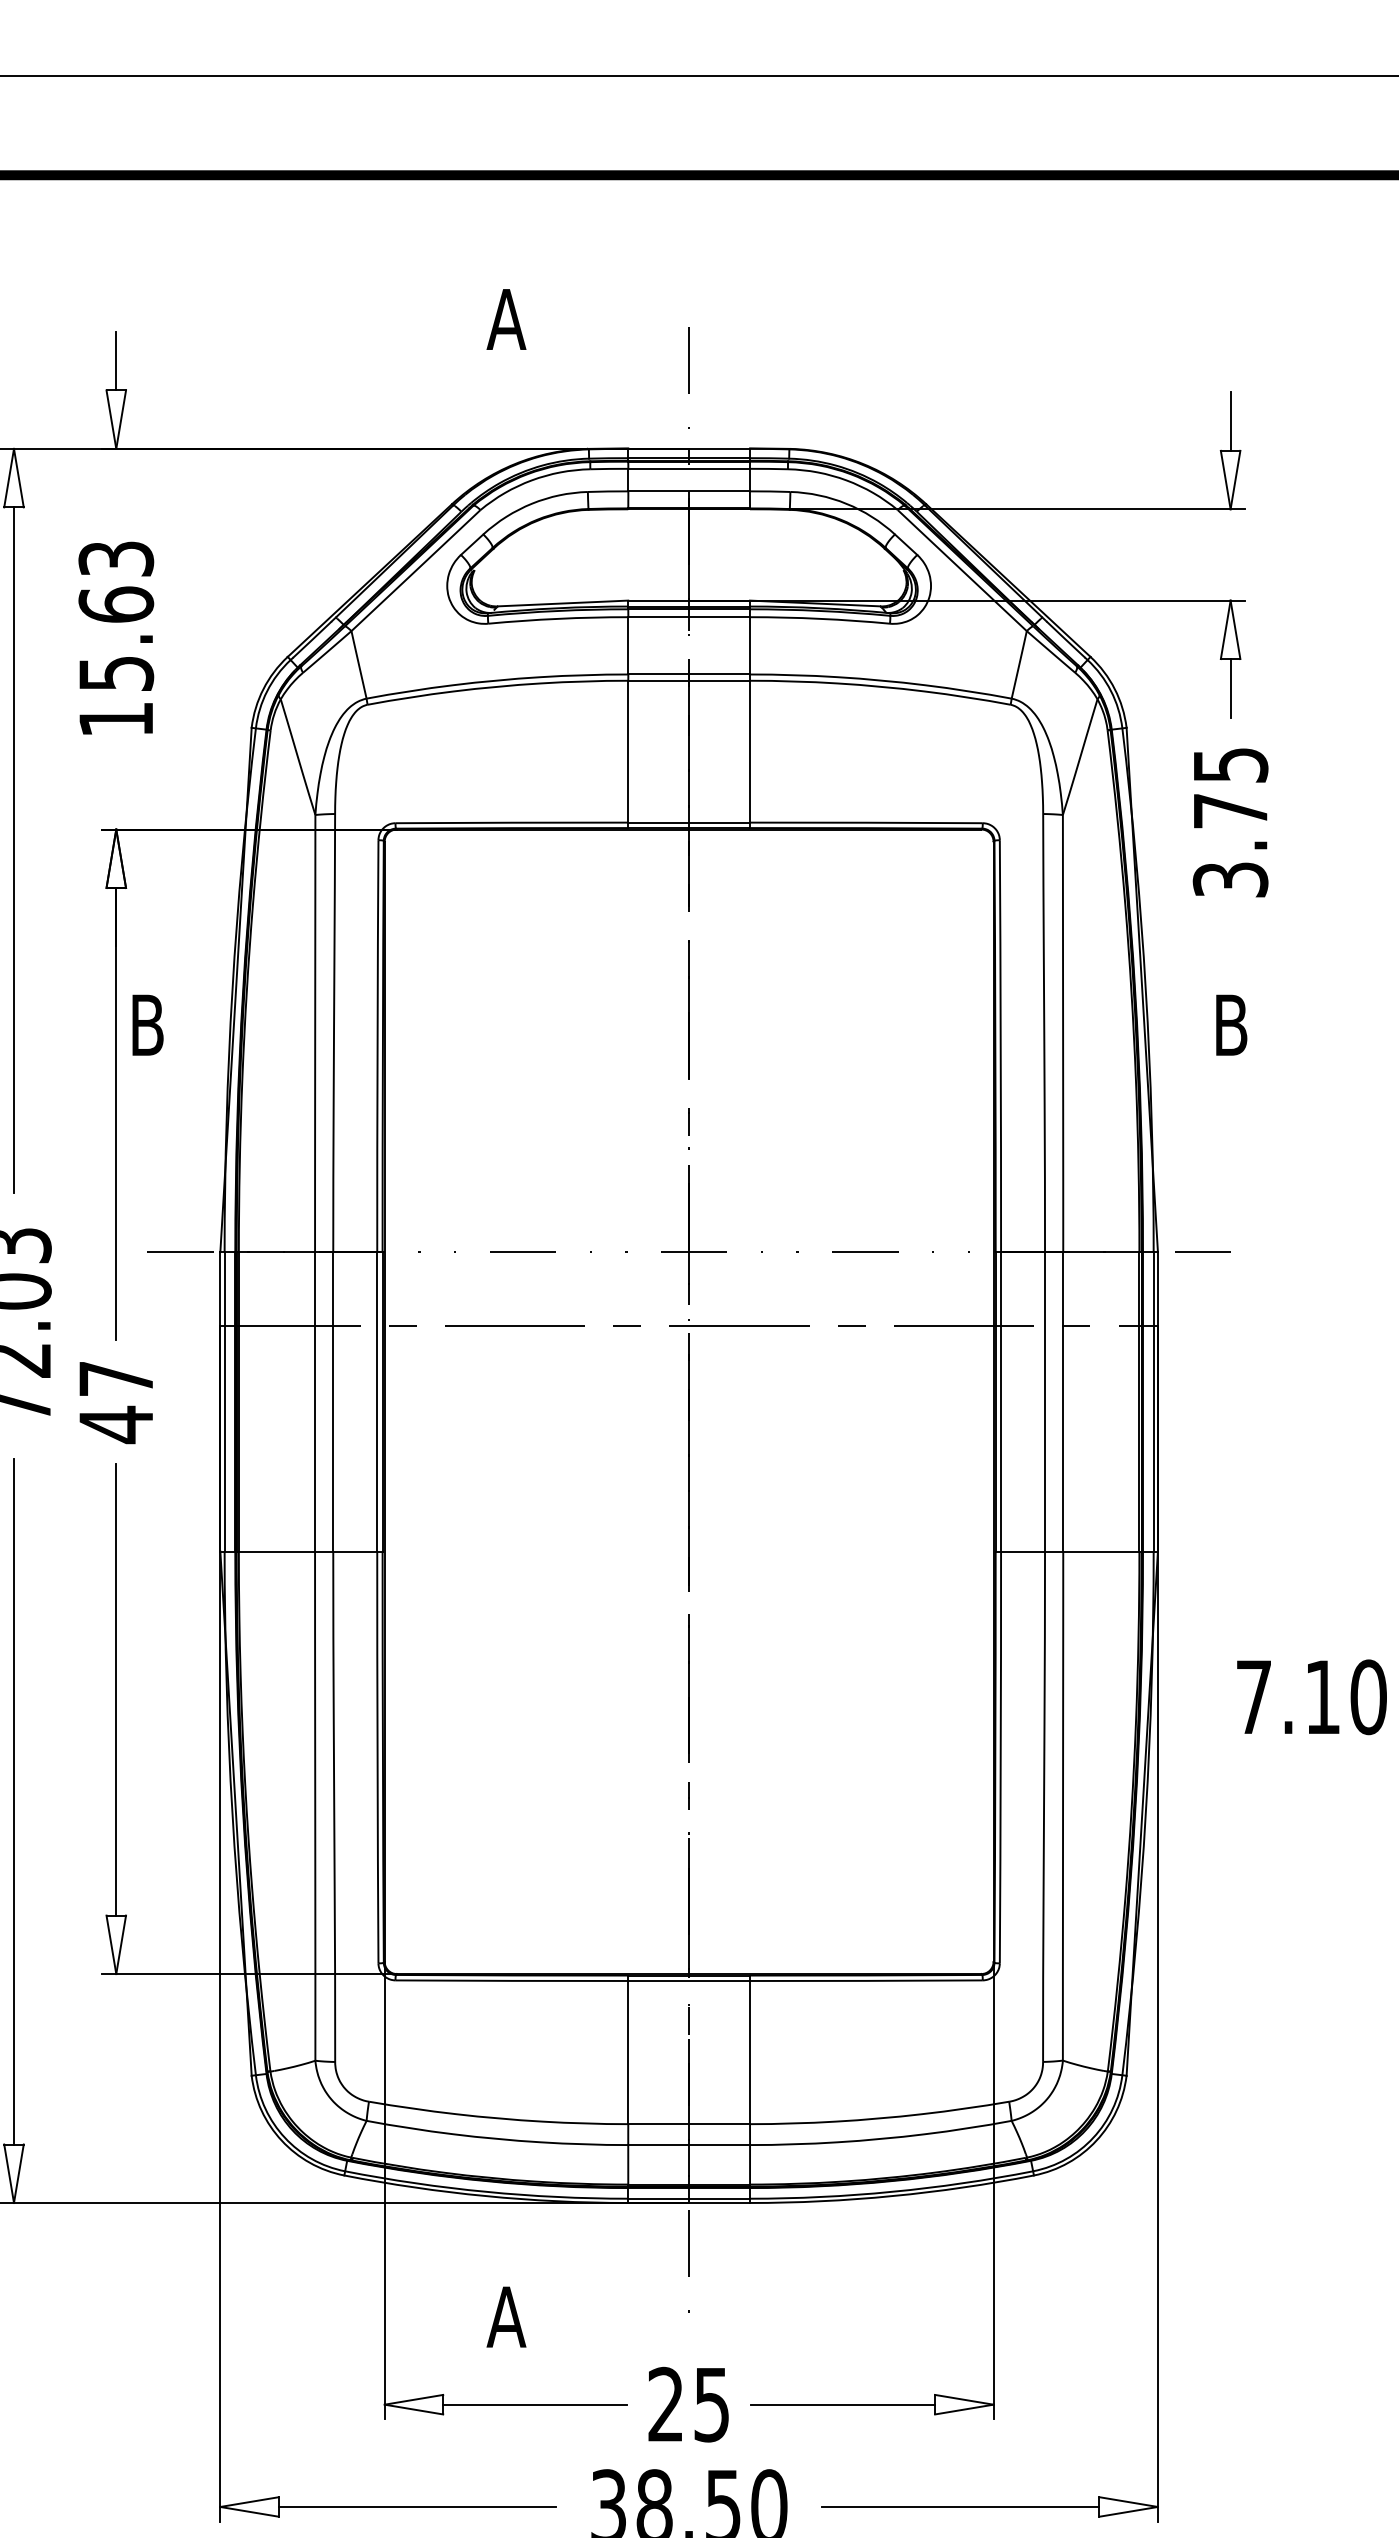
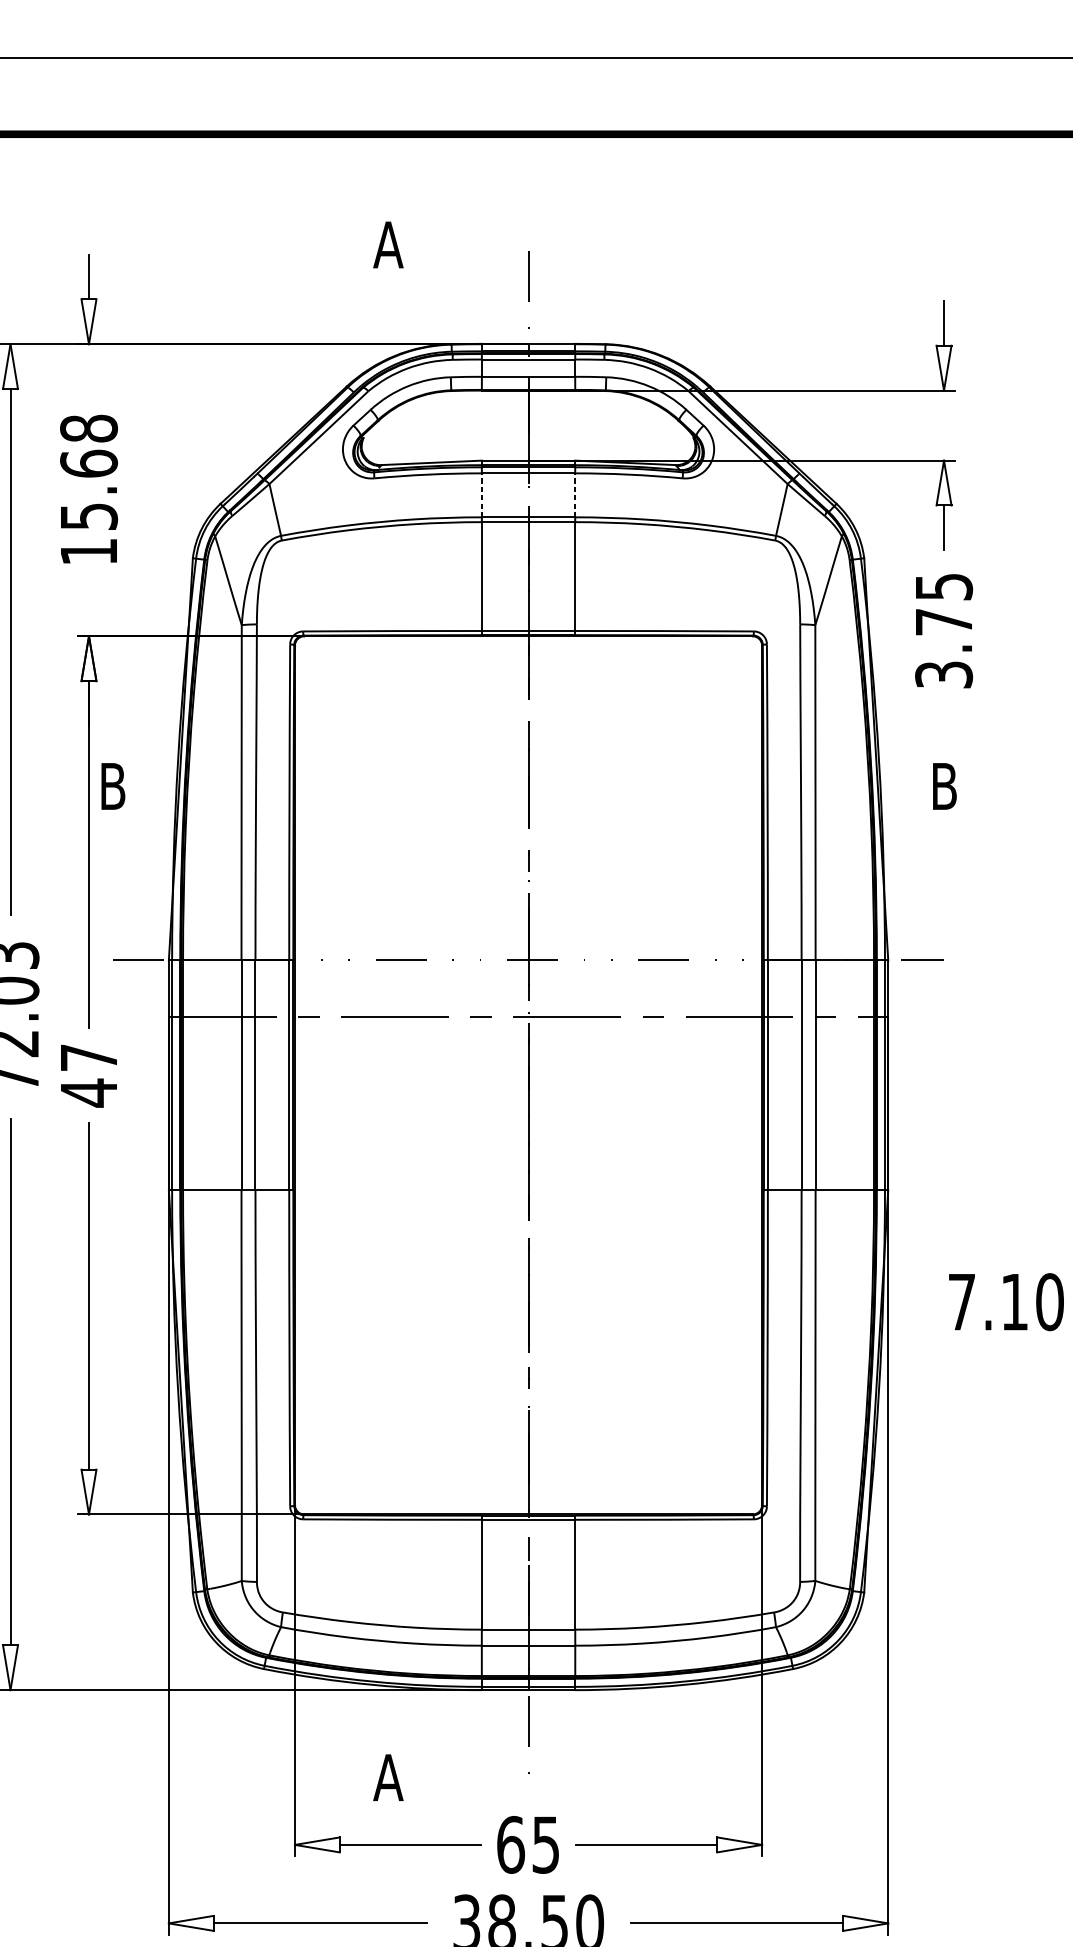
text: (116, 558) -> (89, 428), 15.63 -> 15.68
line: (628, 645) -> (482, 495), solid -> dashed
line: (749, 645) -> (574, 495), solid -> dashed
text: (666, 2404) -> (511, 1844), 25 -> 65

